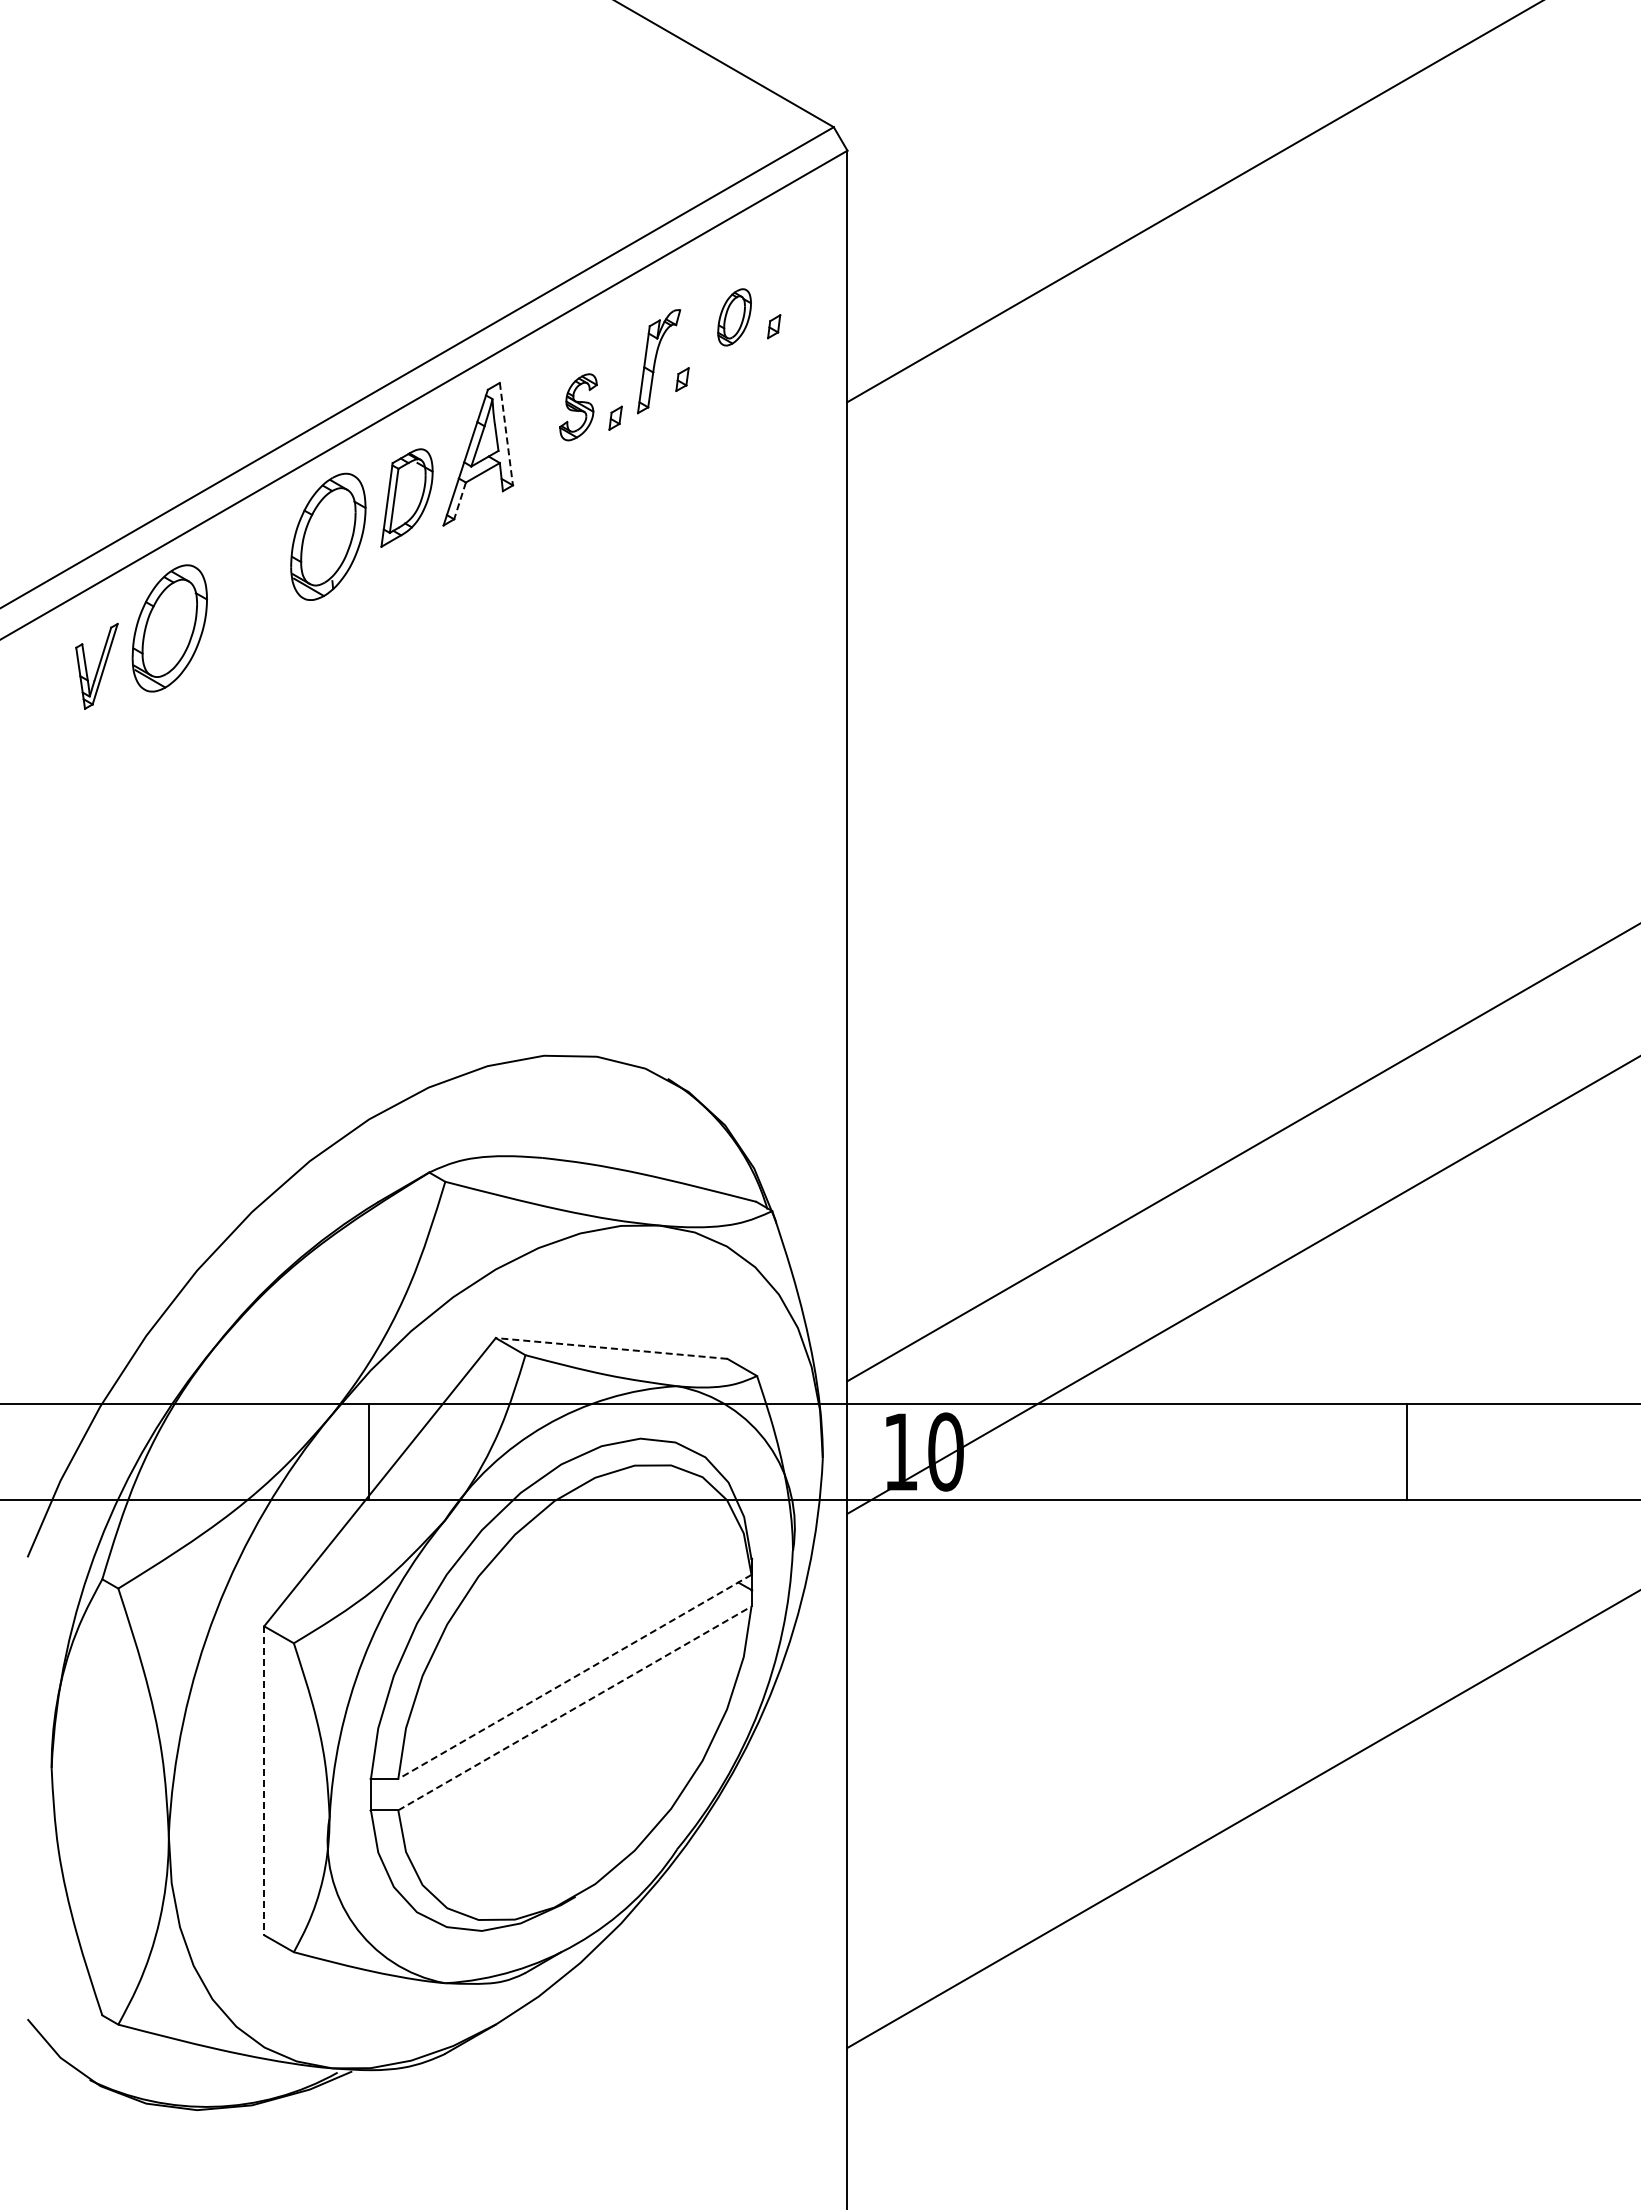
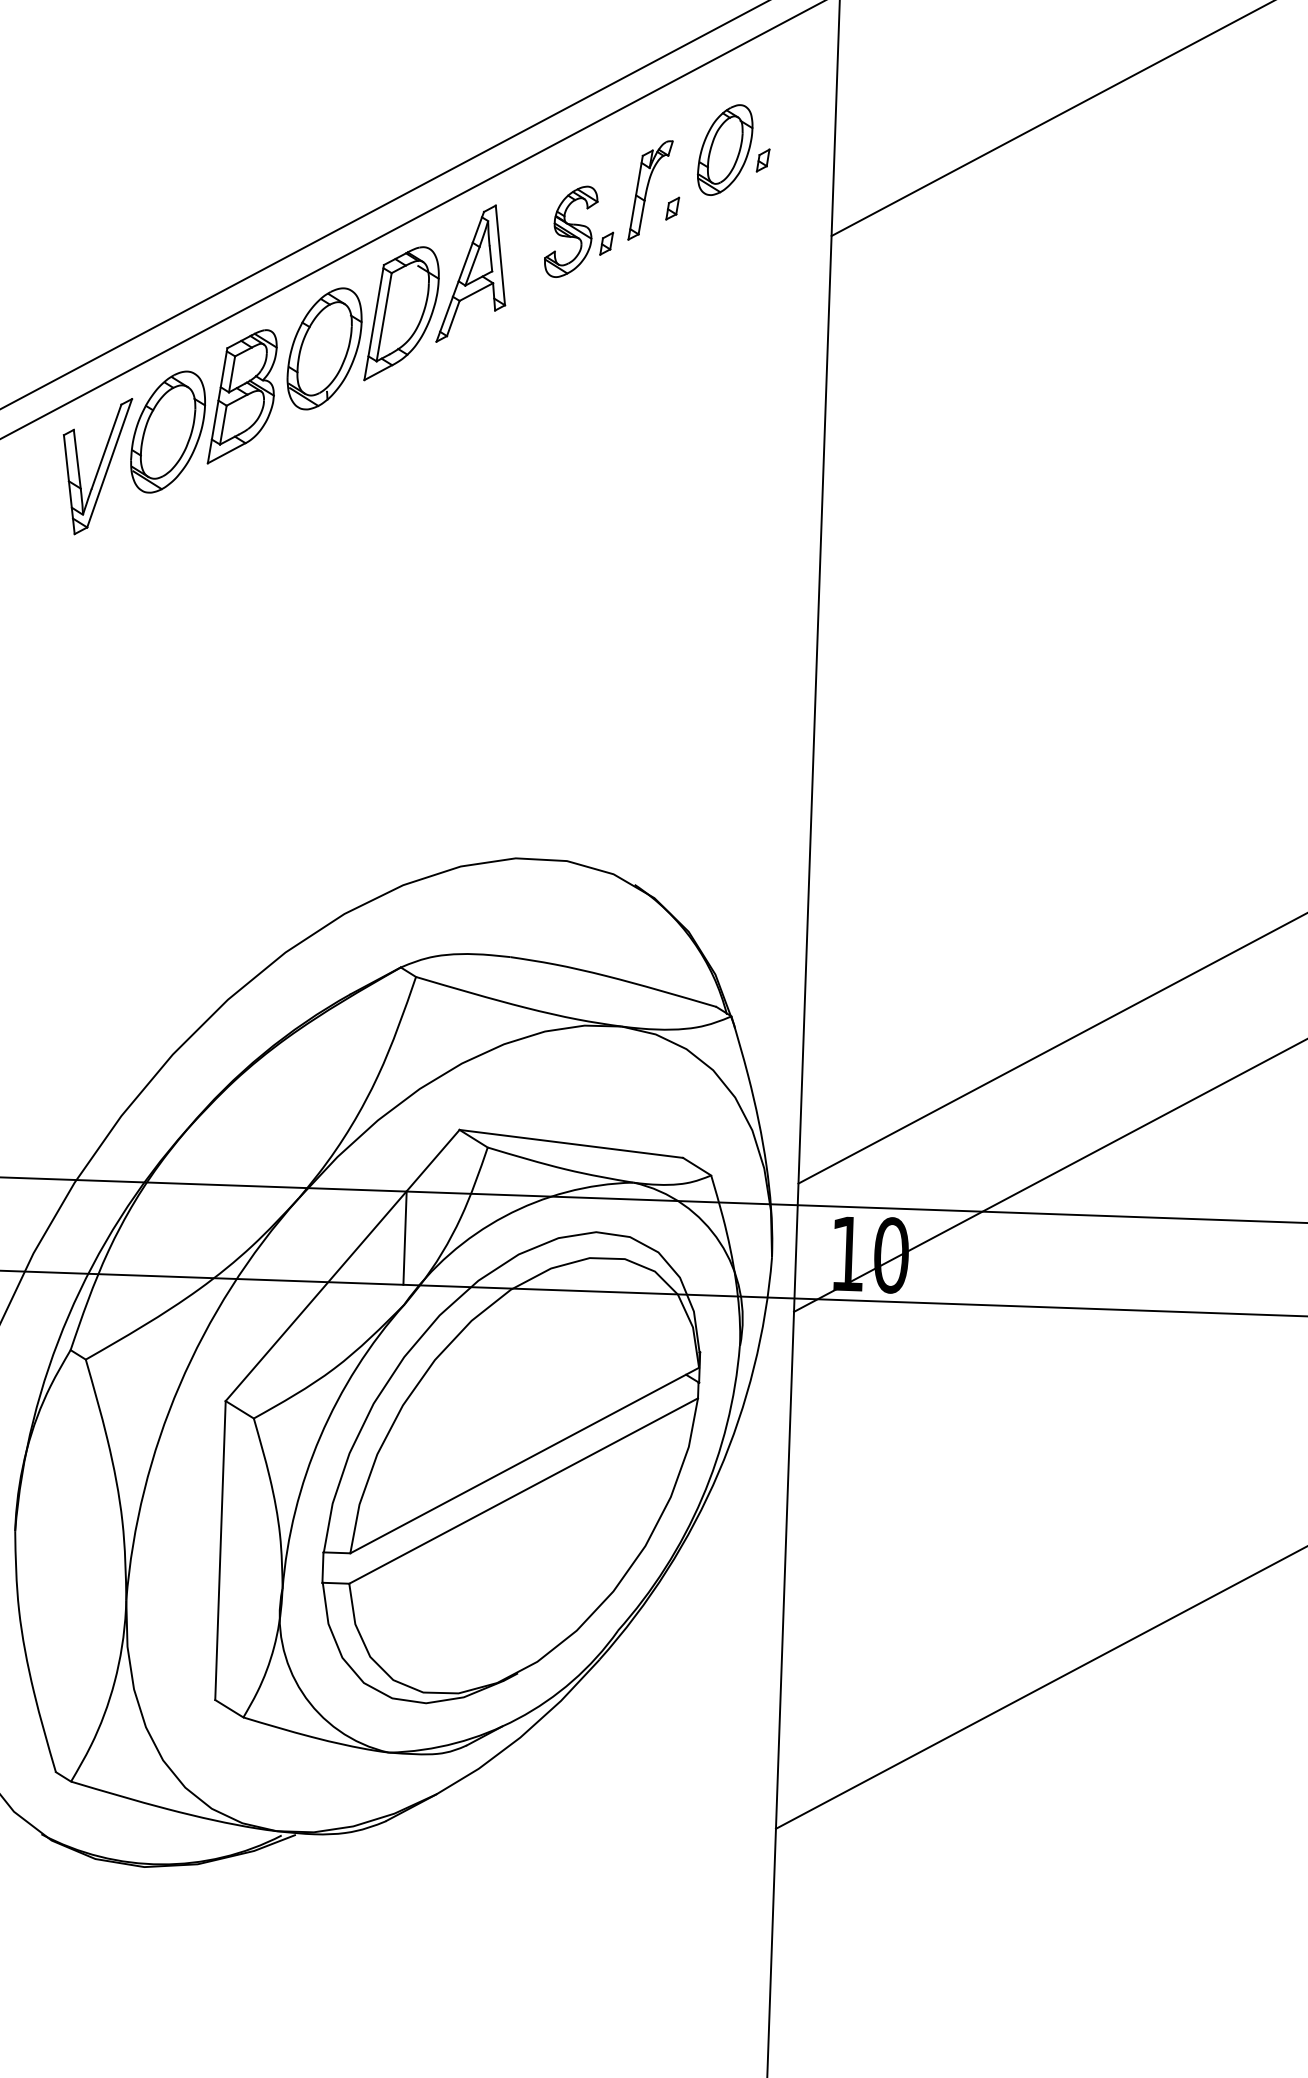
part: (734, 317) -> (725, 150), size x1.67
part: (578, 407) -> (571, 232), size x1.43
line: (506, 434) -> (500, 255), dashed -> solid
part: (406, 497) -> (401, 313), size x1.43
line: (459, 501) -> (452, 319), dashed -> solid
part: (245, 589) -> (242, 397), added
part: (96, 666) -> (95, 466), size x1.67
line: (611, 1348) -> (571, 1143), dashed -> solid
line: (369, 1451) -> (405, 1237), moved
line: (574, 1676) -> (524, 1460), dashed -> solid
line: (574, 1708) -> (523, 1491), dashed -> solid
line: (264, 1781) -> (220, 1551), dashed -> solid

